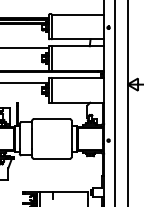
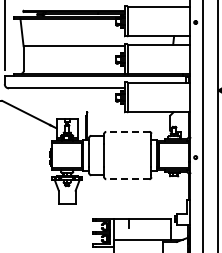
line: (51, 118) -> (127, 131), solid -> dashed
line: (51, 158) -> (127, 179), solid -> dashed

